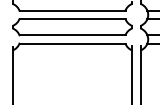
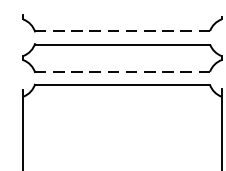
line: (72, 10) -> (122, 30), solid -> dashed
line: (72, 35) -> (122, 71), solid -> dashed

